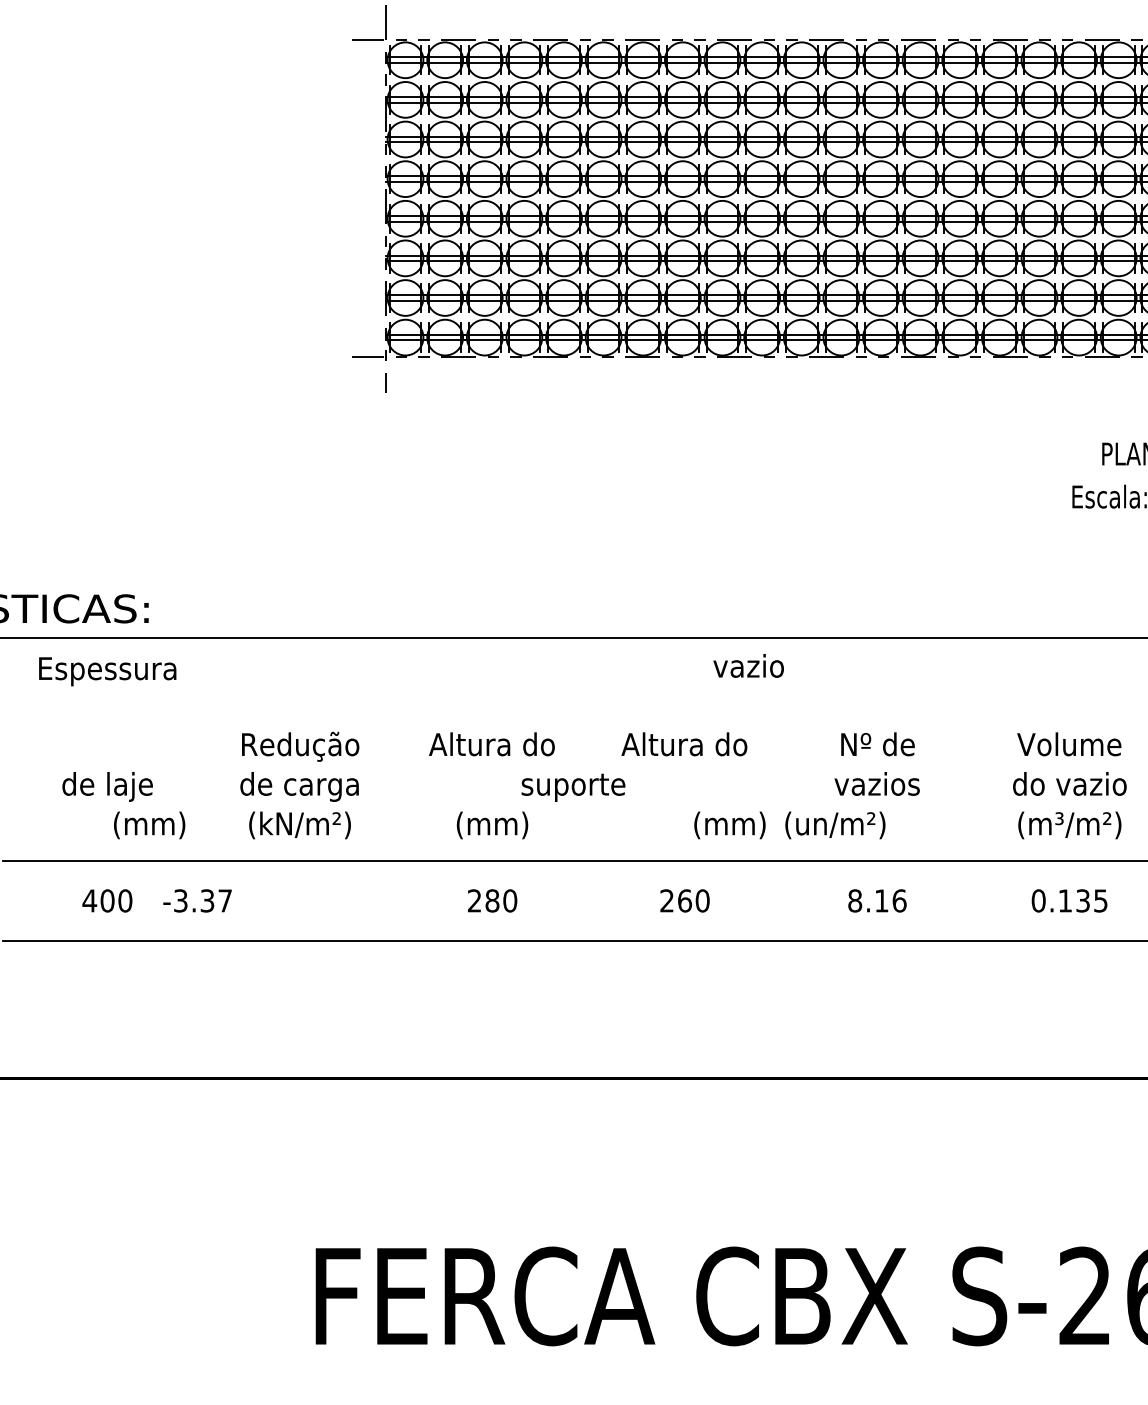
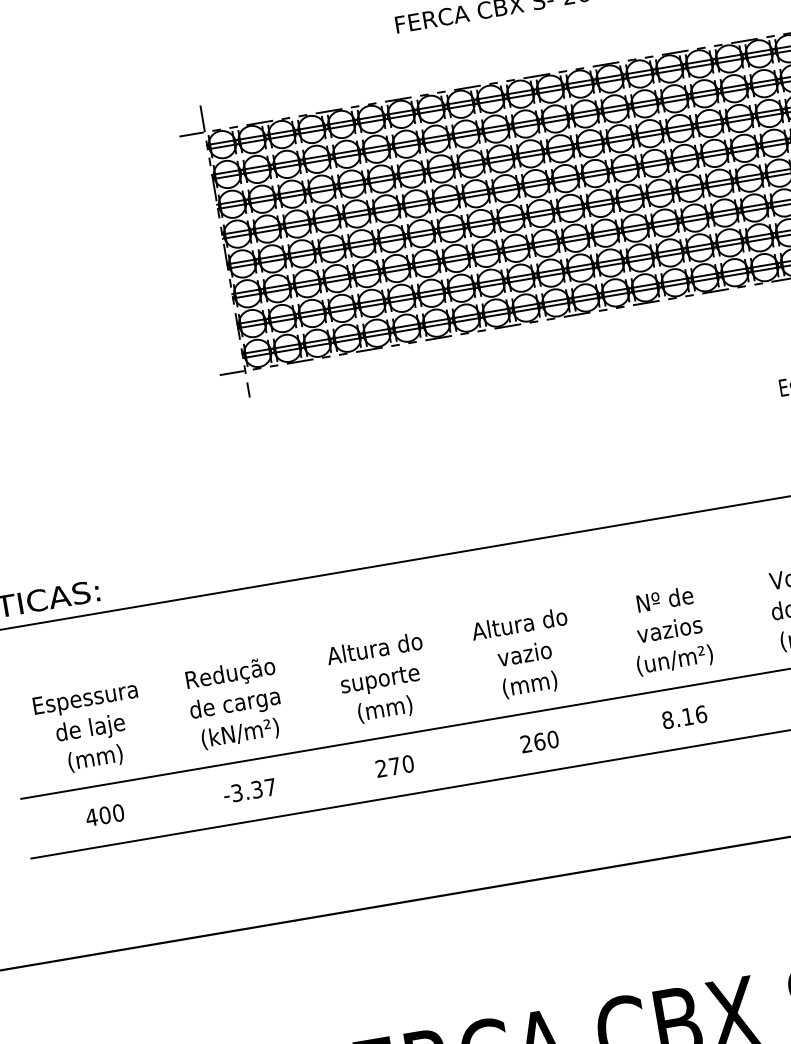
text: (748, 665) -> (524, 653), moved
text: (107, 671) -> (85, 699), moved
text: (573, 787) -> (380, 680), moved
text: (149, 825) -> (95, 758), moved
text: (729, 825) -> (529, 685), moved
text: (835, 825) -> (675, 660), moved
text: (197, 900) -> (249, 790), moved
text: (492, 900) -> (394, 766), 280 -> 270

